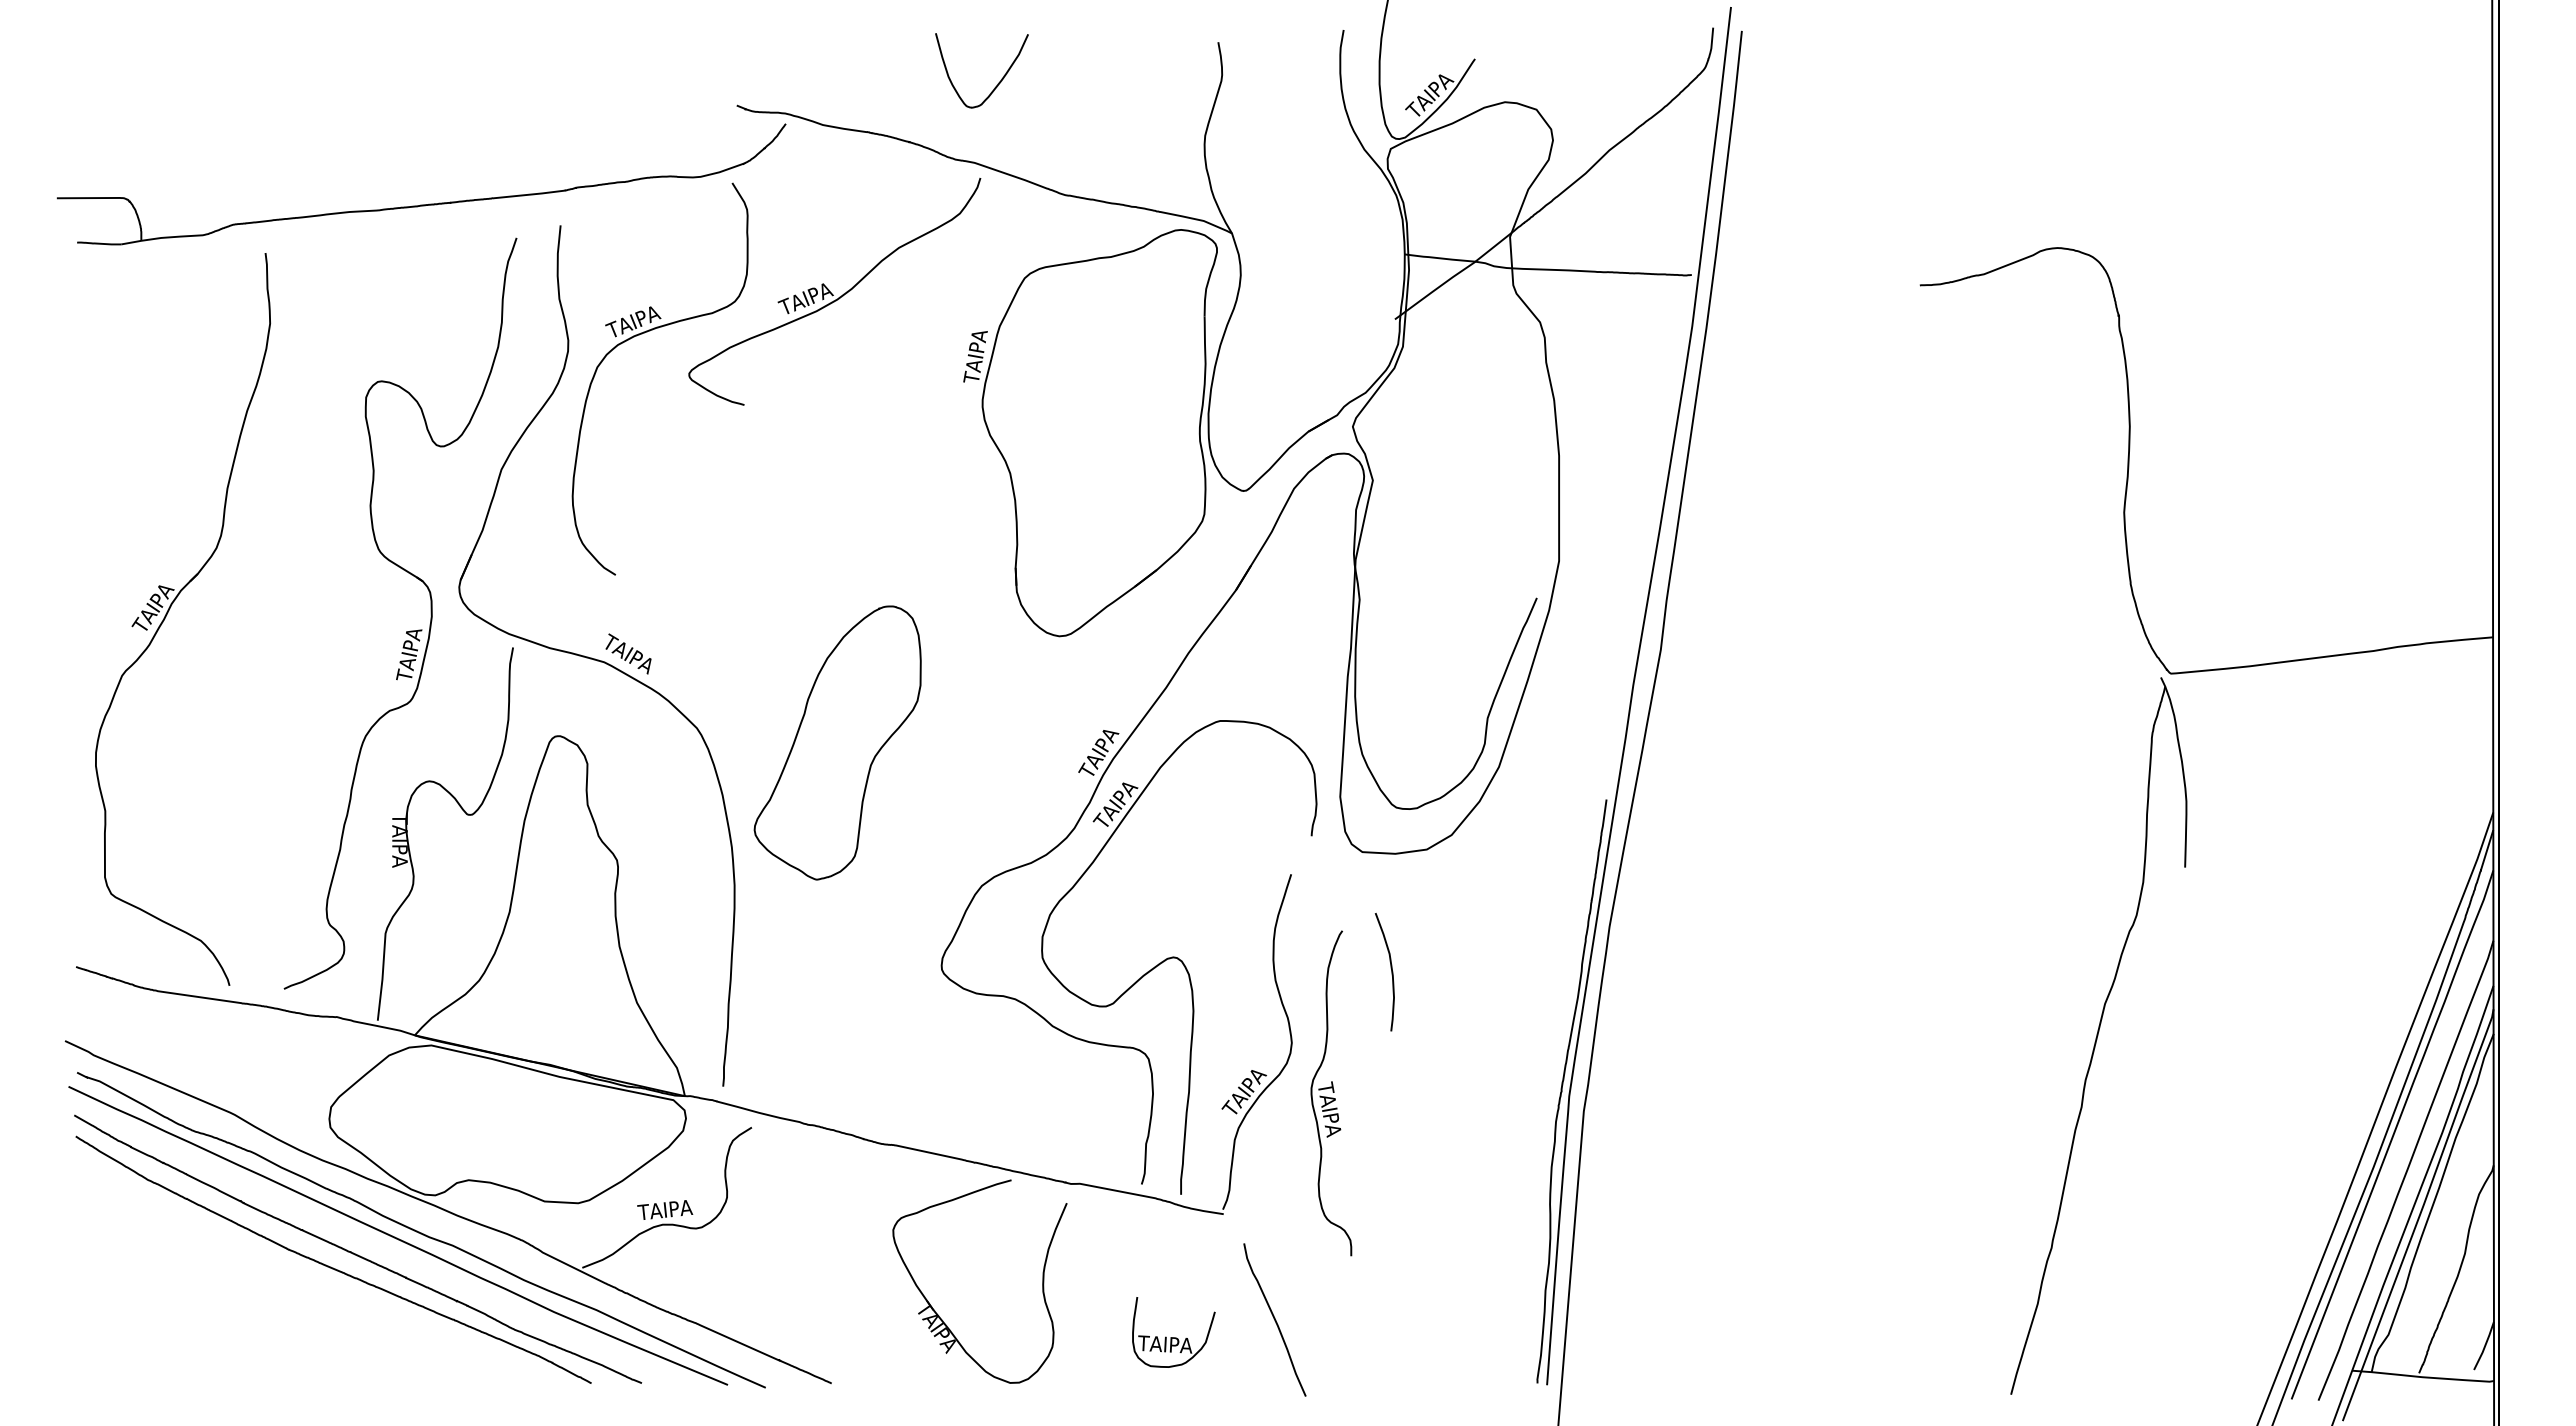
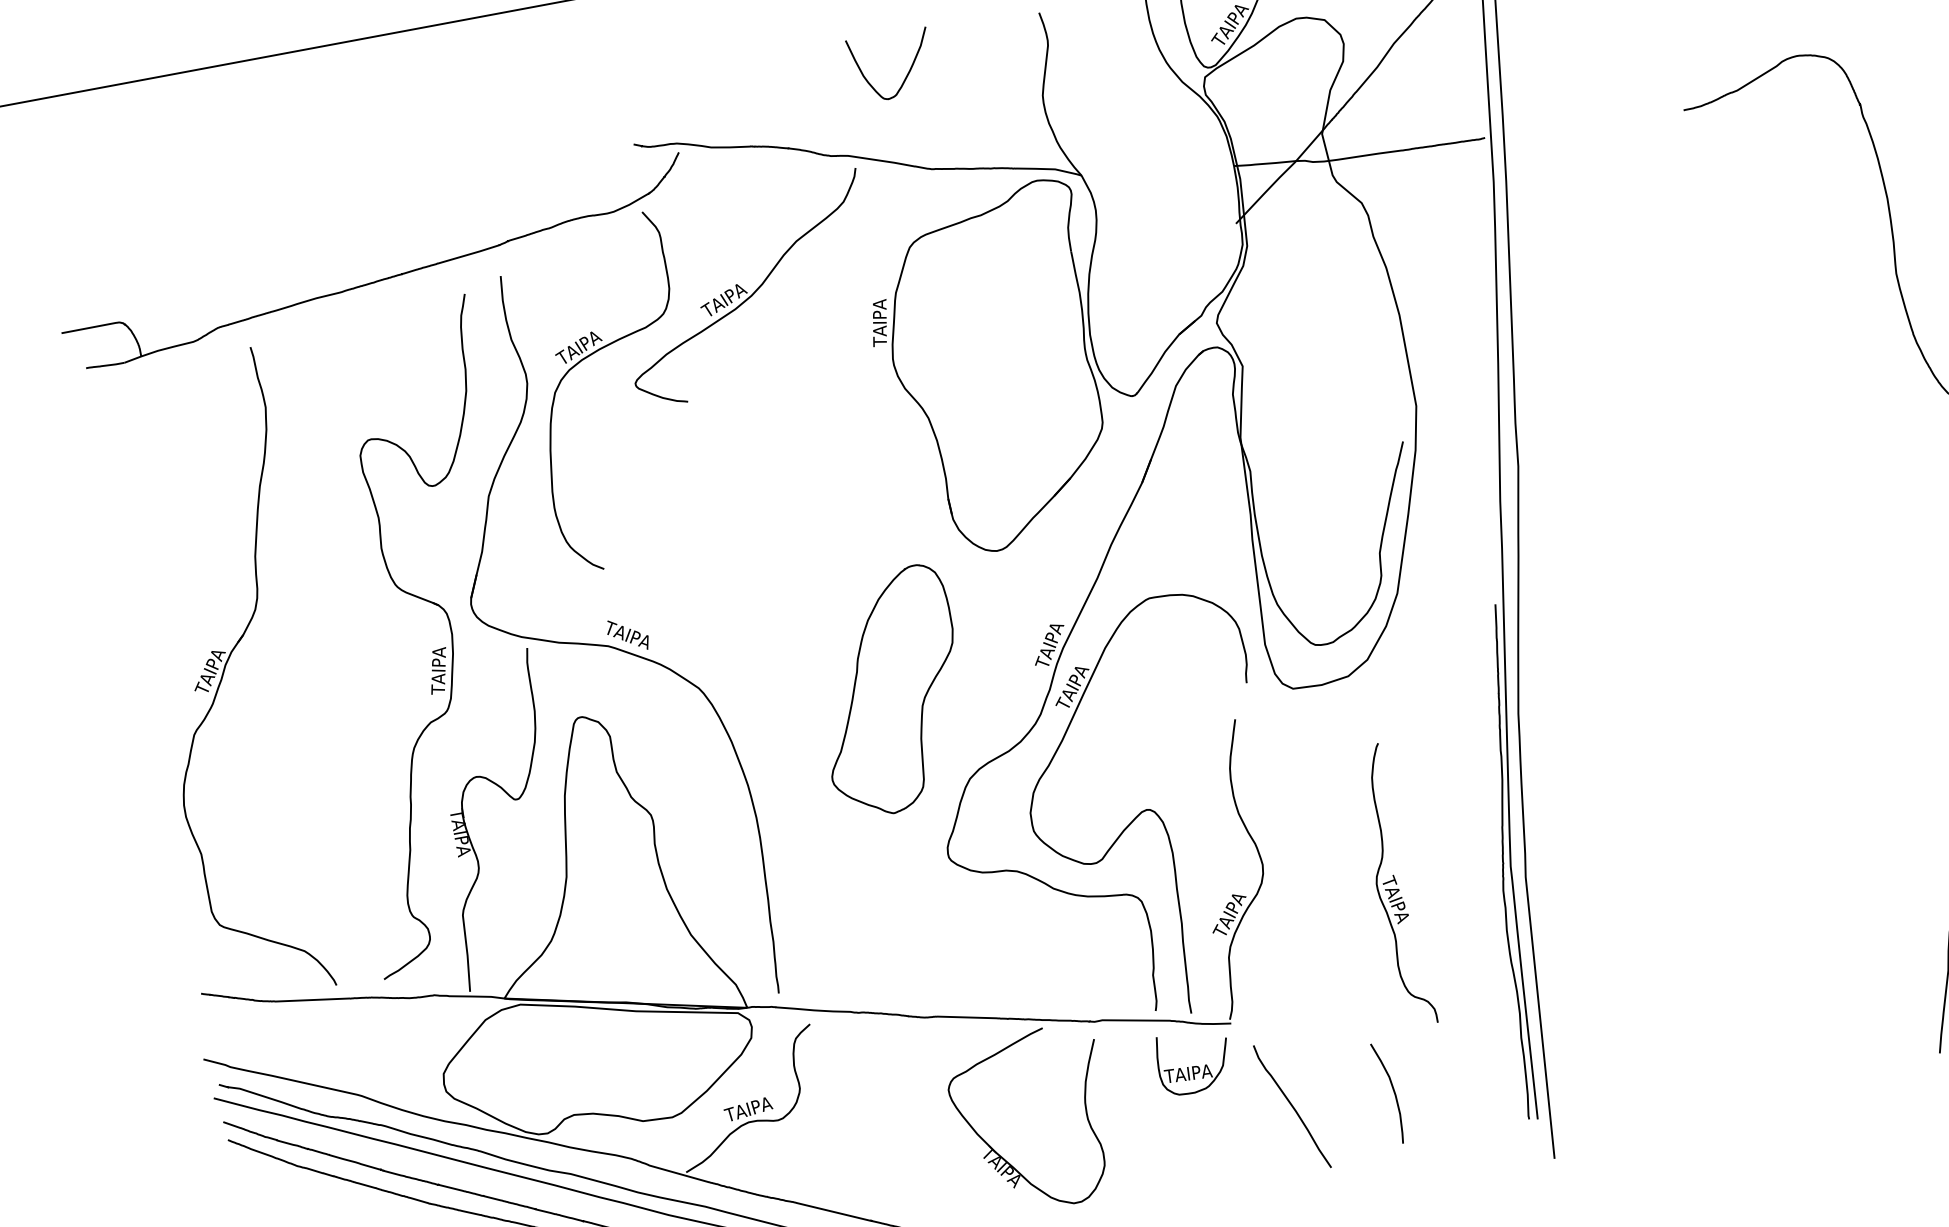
curve: (997, 83) -> (906, 74), moved
part: (837, 742) -> (890, 691), moved
curve: (1391, 972) -> (1393, 1092), moved
part: (1331, 1093) -> (1394, 885), moved
part: (1173, 1332) -> (1193, 1062), moved

